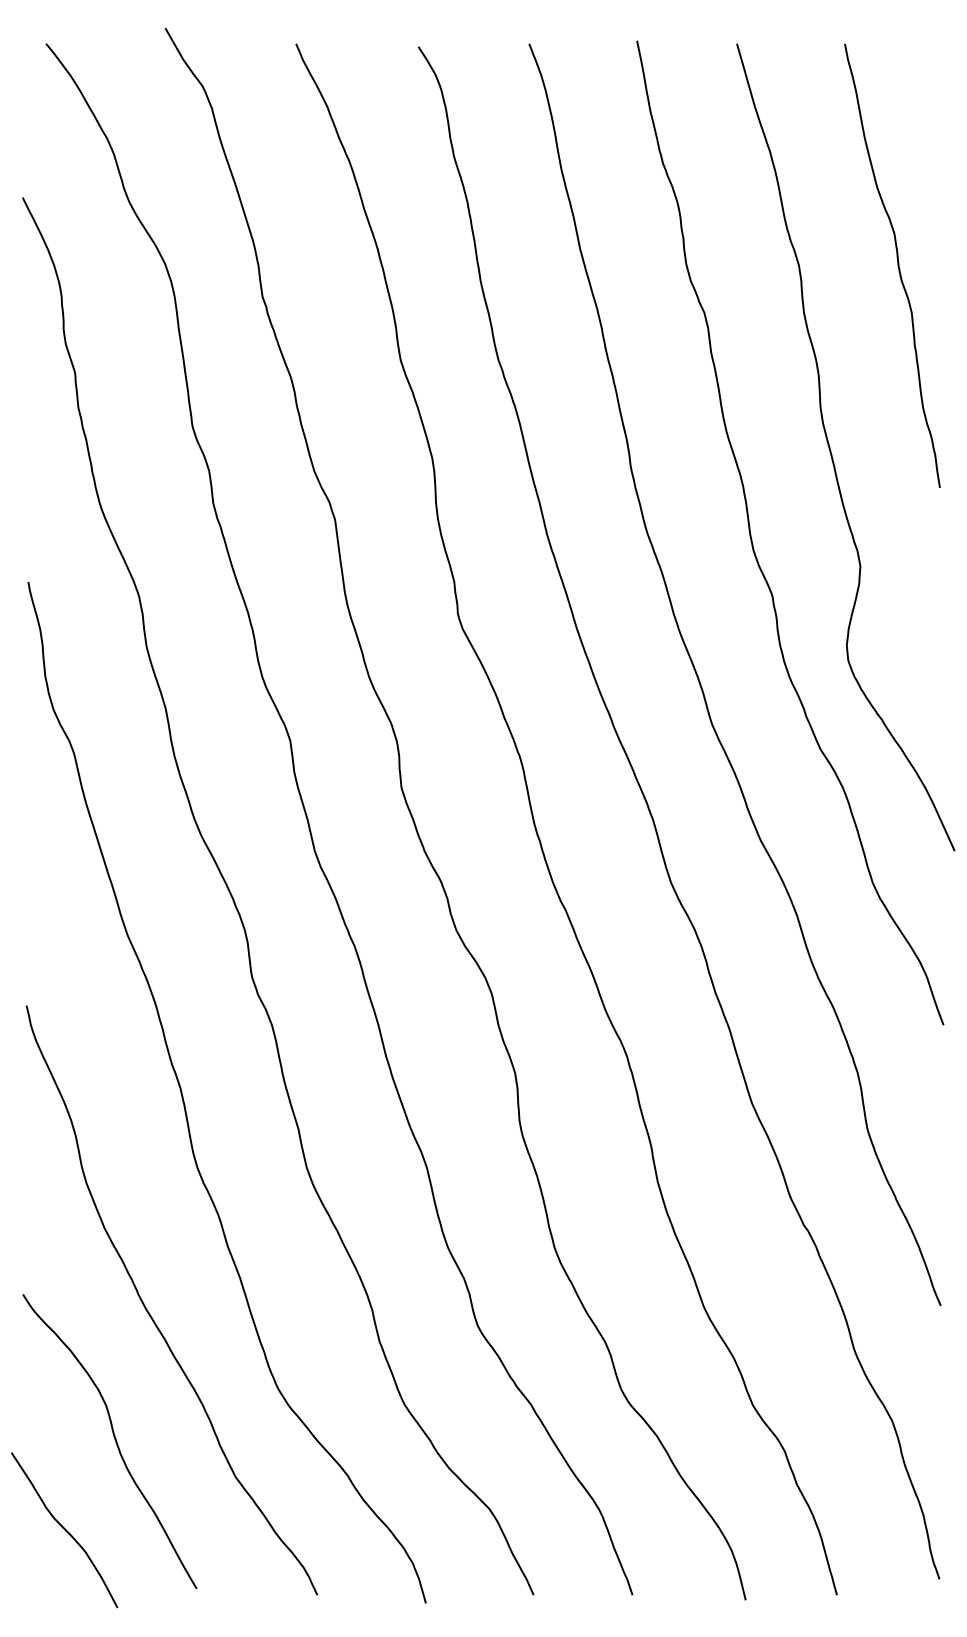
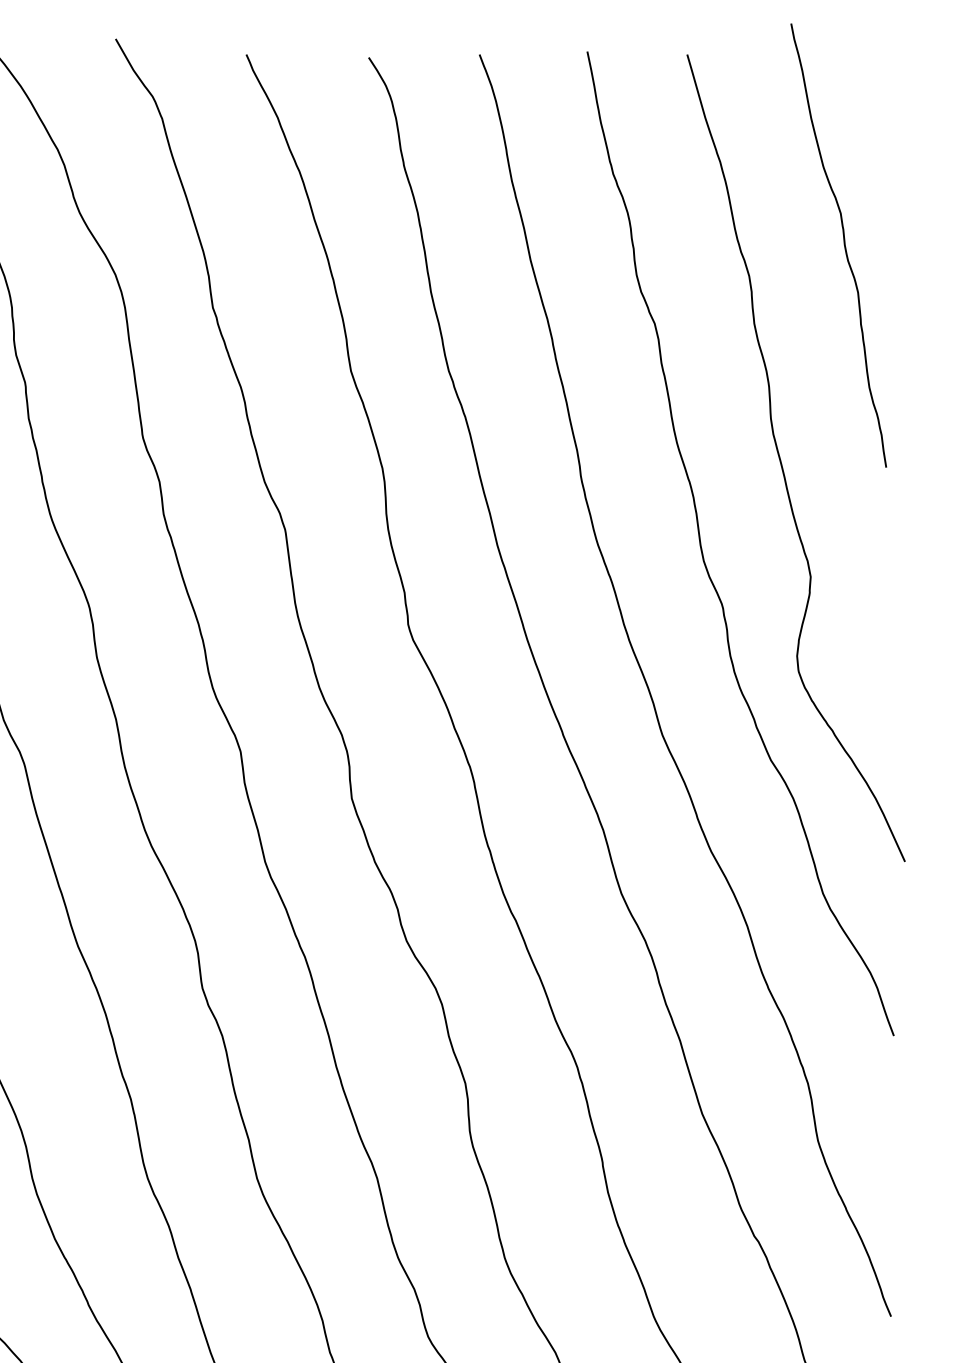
curve: (897, 265) -> (843, 245), moved

